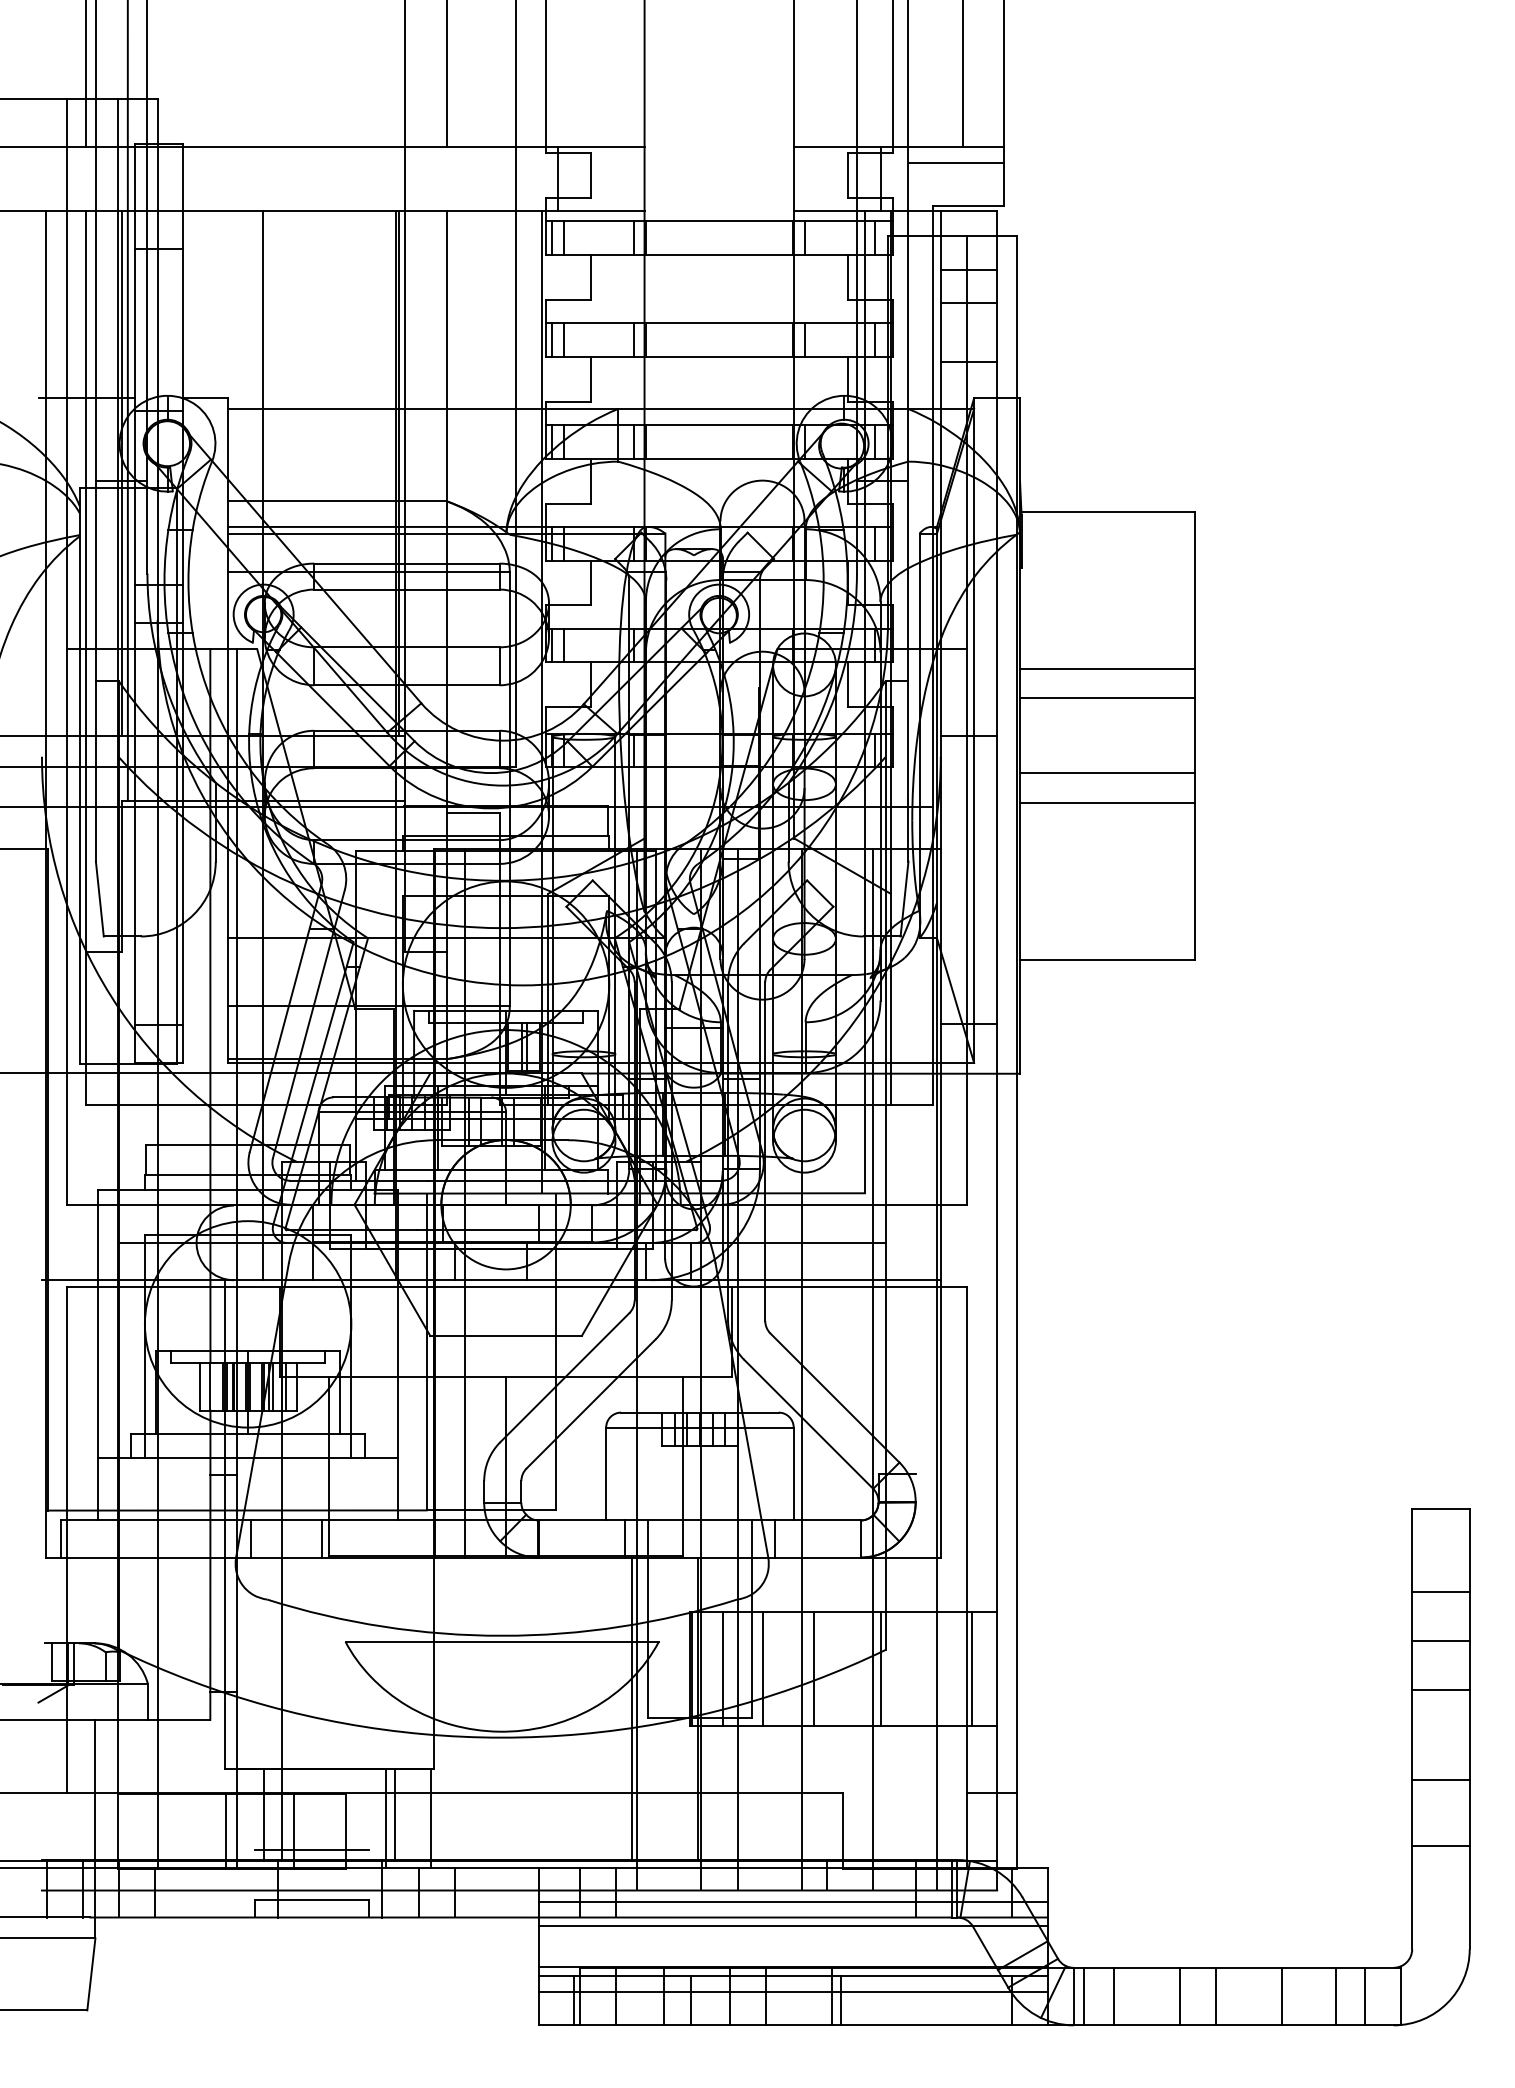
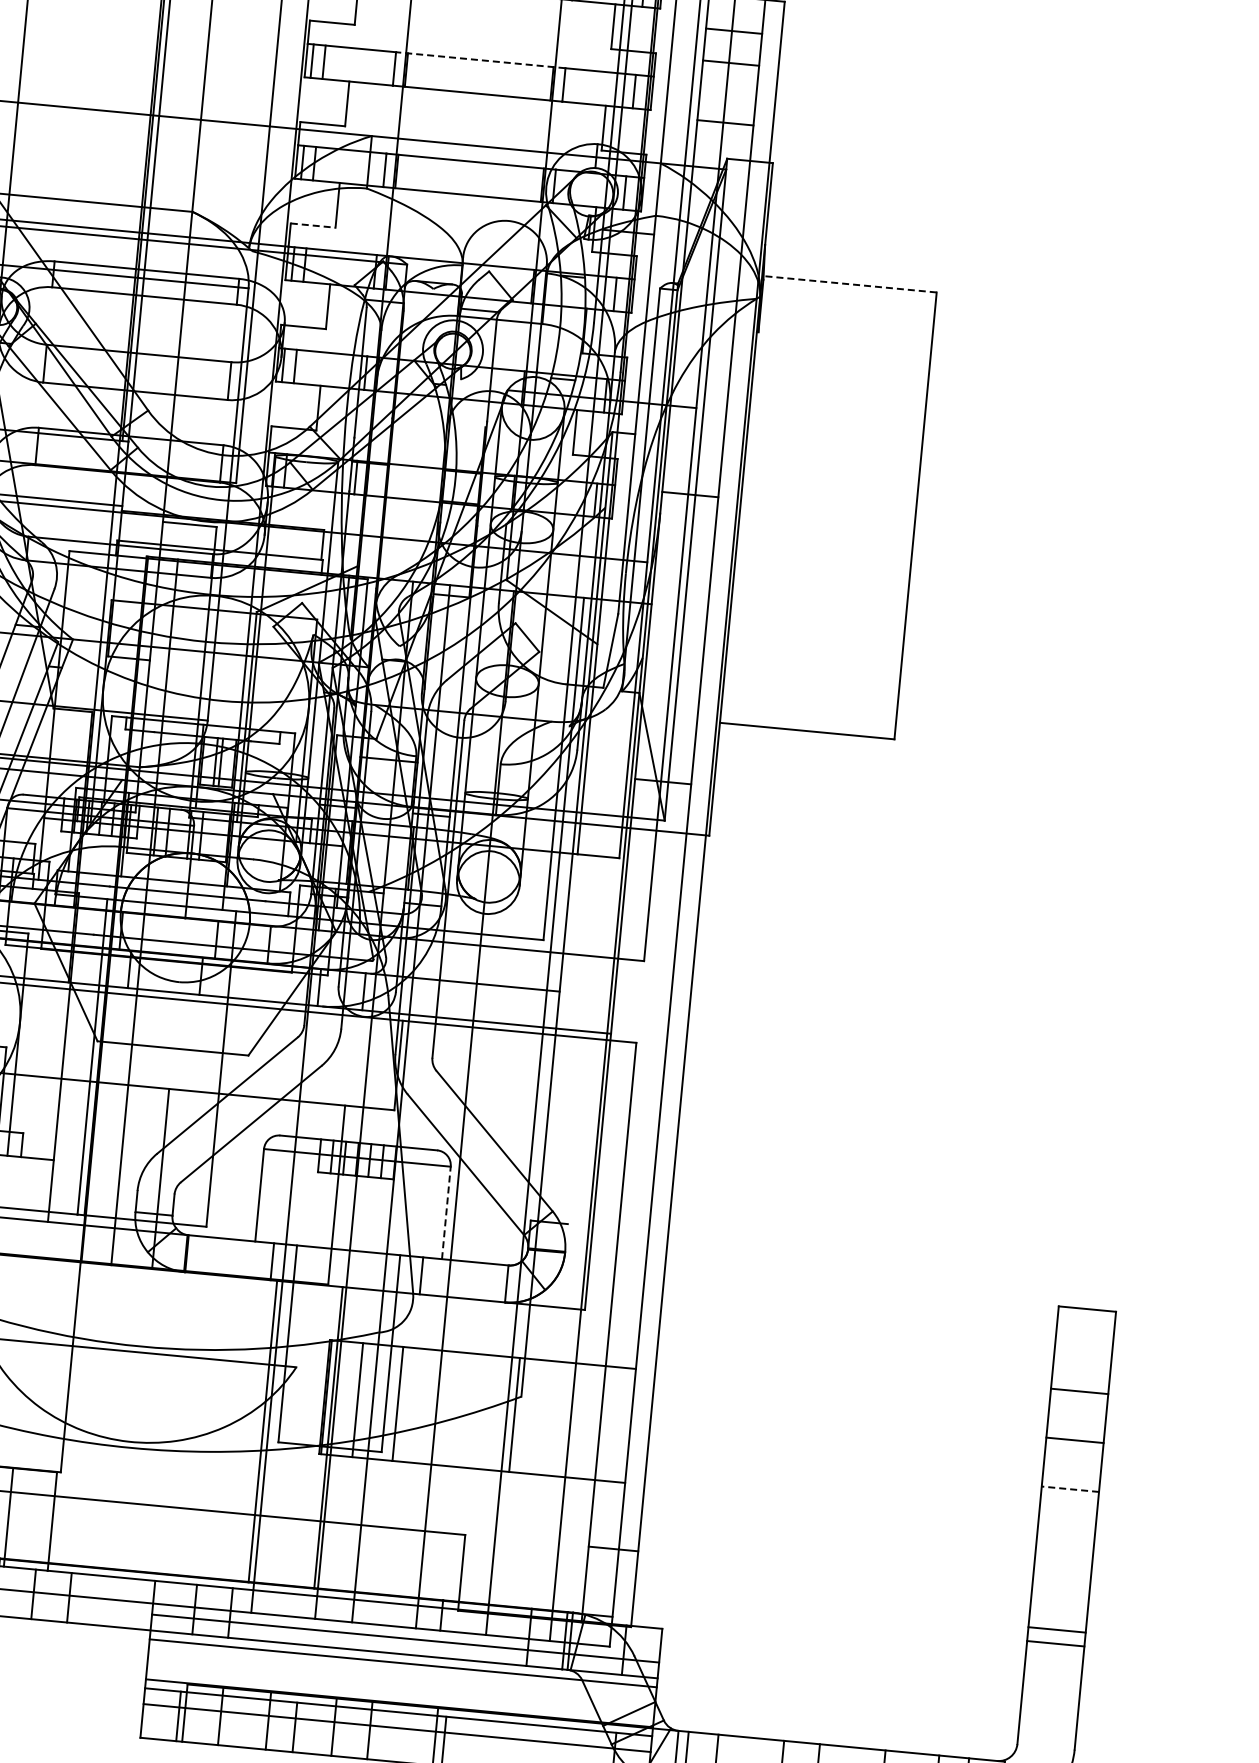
line: (719, 323) -> (480, 60), solid -> dashed
line: (568, 503) -> (313, 225), solid -> dashed
line: (1107, 511) -> (849, 284), solid -> dashed
line: (1107, 668) -> (834, 440), removed
line: (1107, 698) -> (831, 470), removed
line: (1107, 773) -> (824, 545), removed
line: (1107, 803) -> (821, 574), removed
line: (793, 1473) -> (446, 1212), solid -> dashed
line: (814, 1668) -> (448, 1408), removed
line: (971, 1668) -> (605, 1423), removed
line: (1440, 1690) -> (1069, 1489), solid -> dashed
line: (1440, 1779) -> (1056, 1629), moved
line: (395, 1814) -> (17, 1514), removed

